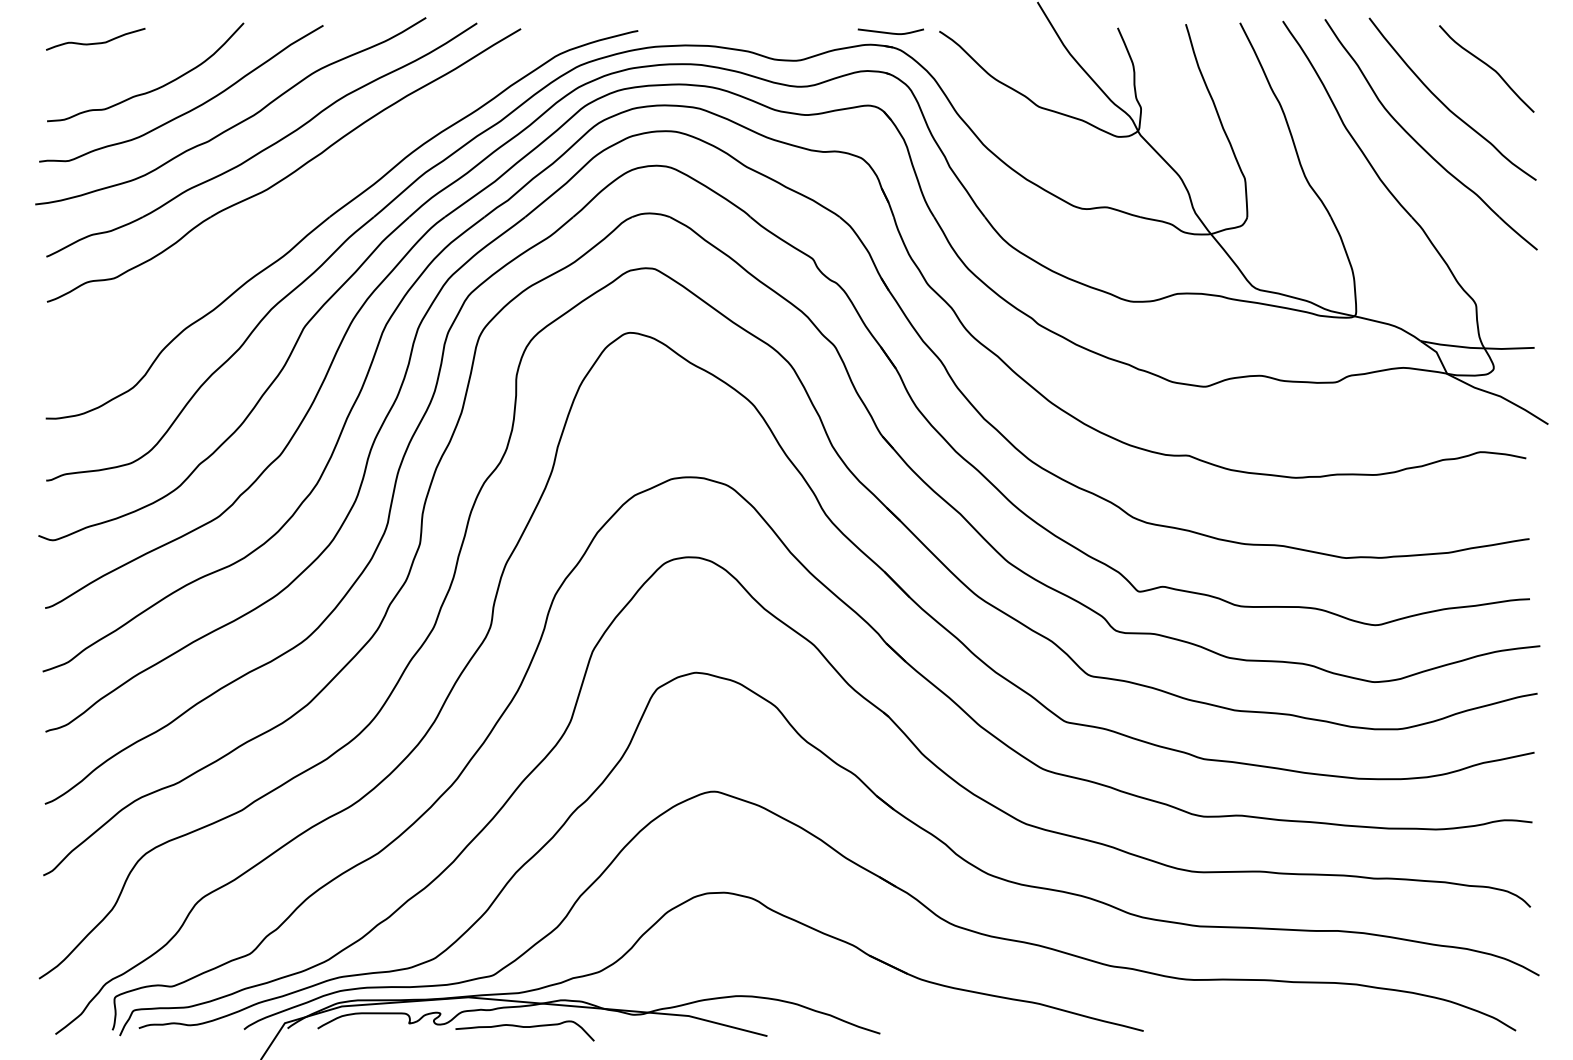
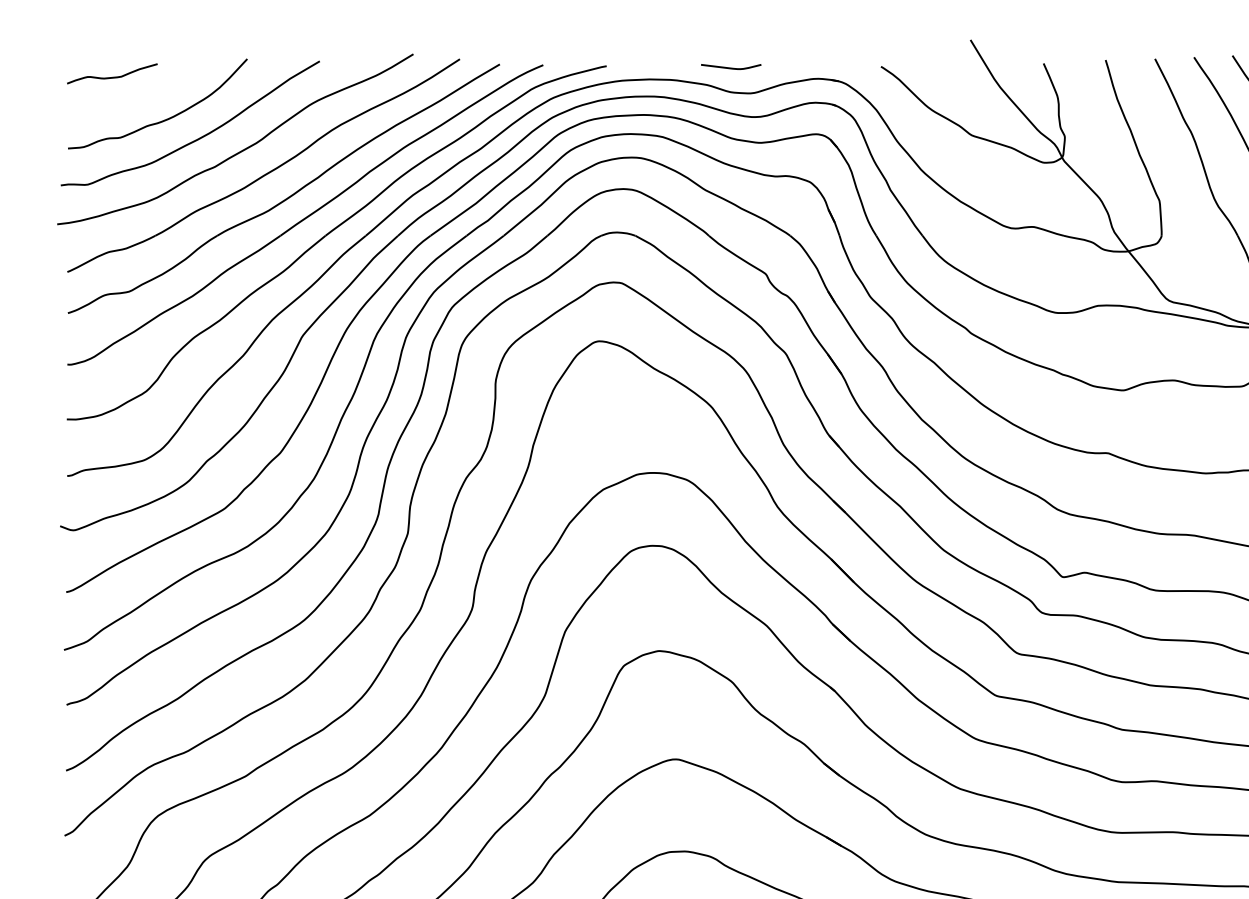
curve: (890, 32) -> (730, 67), moved
part: (307, 194) -> (305, 215), added

